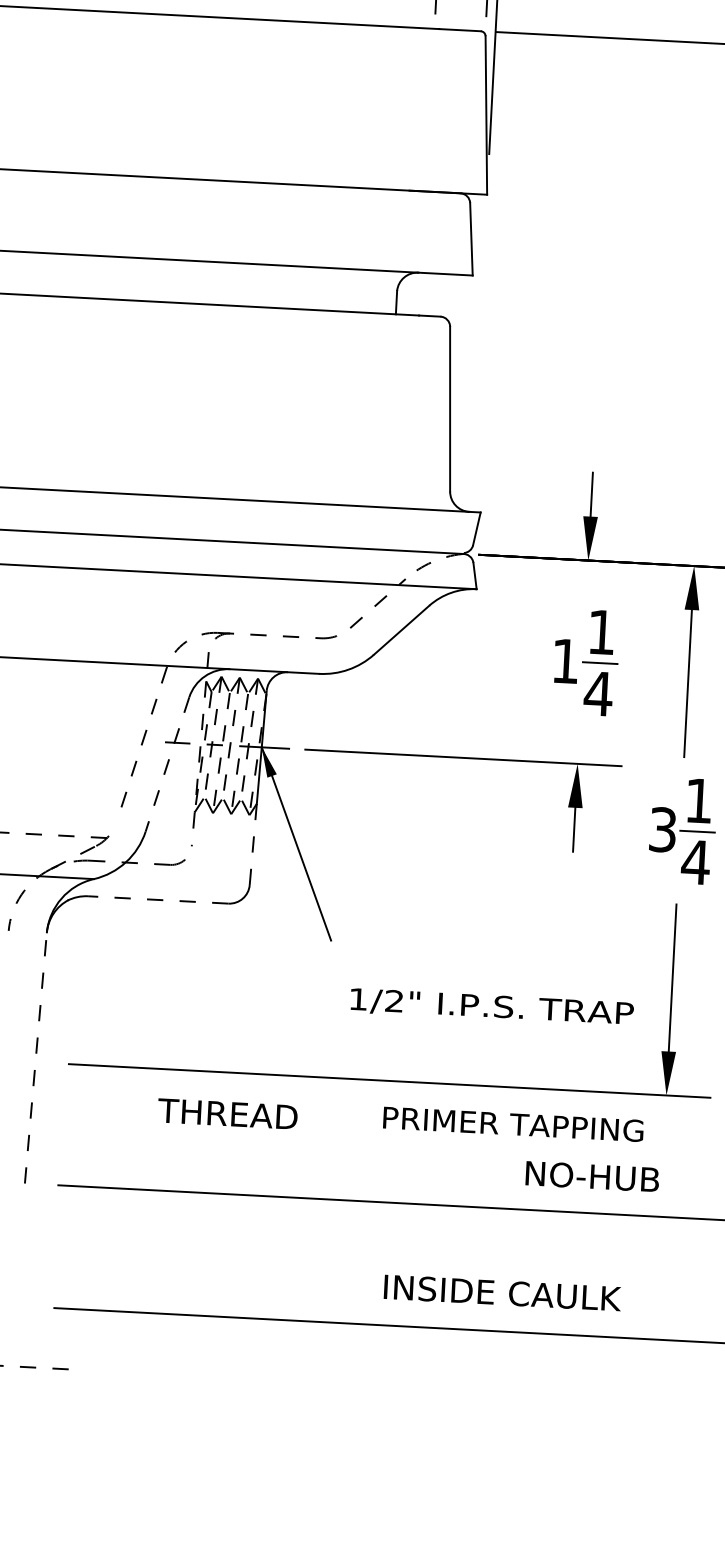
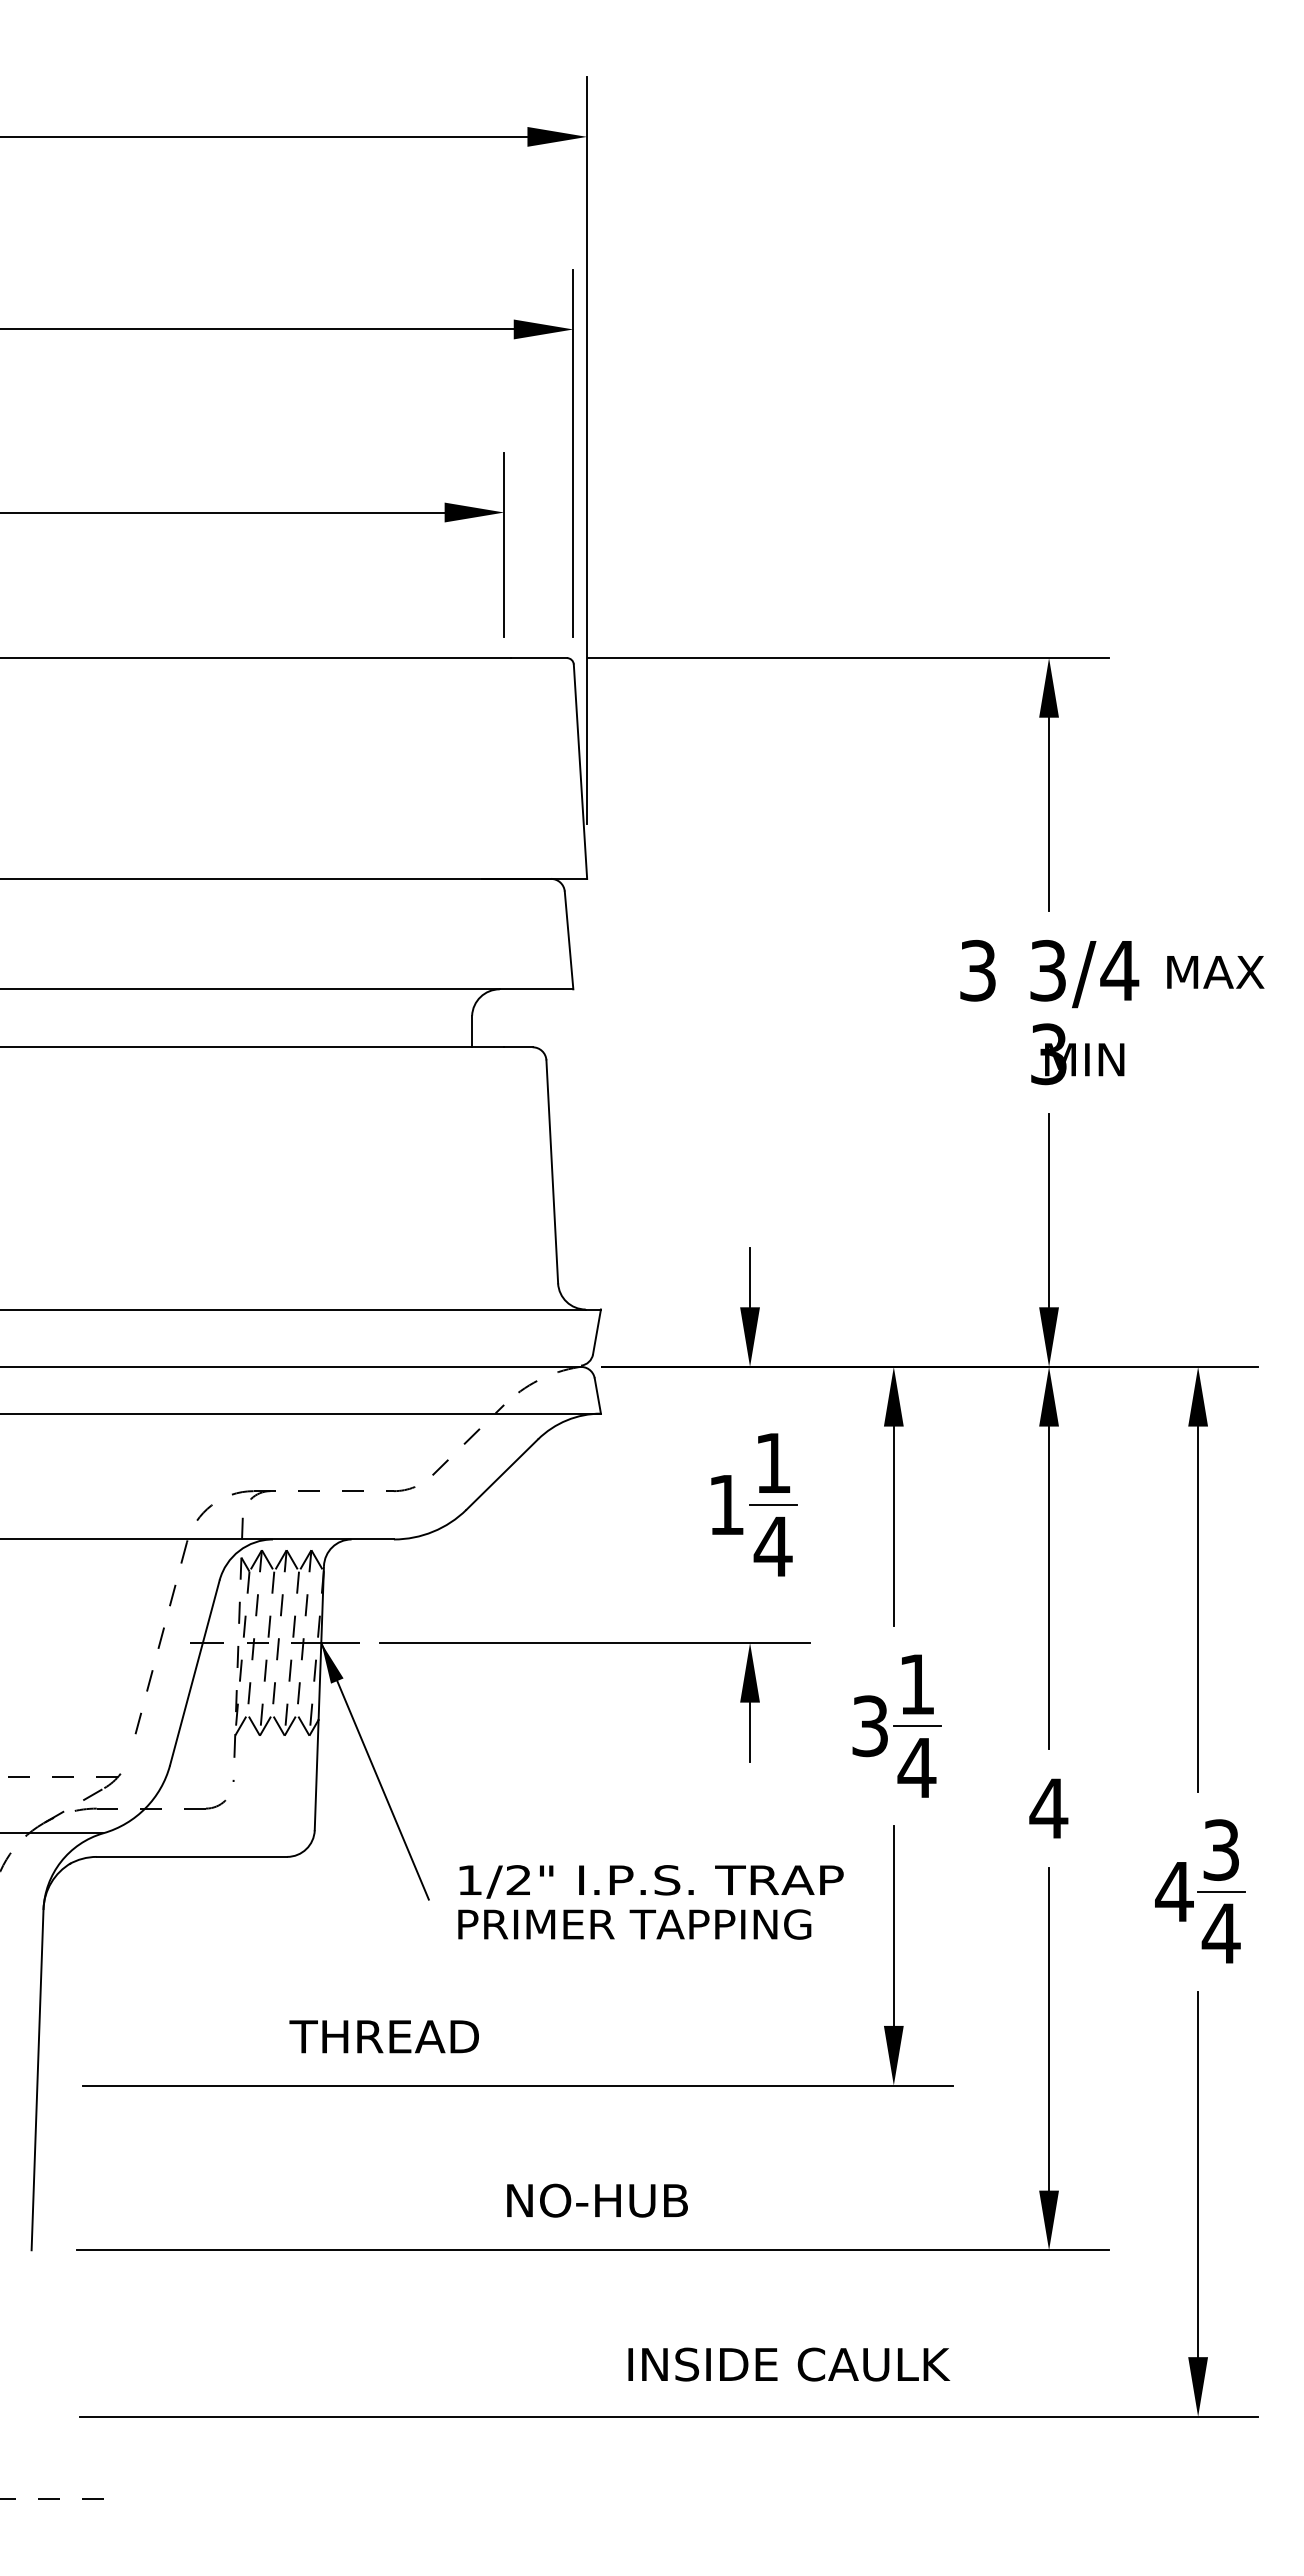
line: (167, 764) -> (194, 1672), dashed -> solid
line: (253, 844) -> (316, 1775), dashed -> solid
line: (157, 899) -> (191, 1856), dashed -> solid
text: (492, 1007) -> (651, 1881), moved
line: (35, 1057) -> (37, 2079), dashed -> solid
text: (227, 1113) -> (383, 2036), moved
text: (513, 1124) -> (634, 1924), moved
text: (592, 1176) -> (597, 2200), moved
text: (502, 1292) -> (789, 2364), moved

